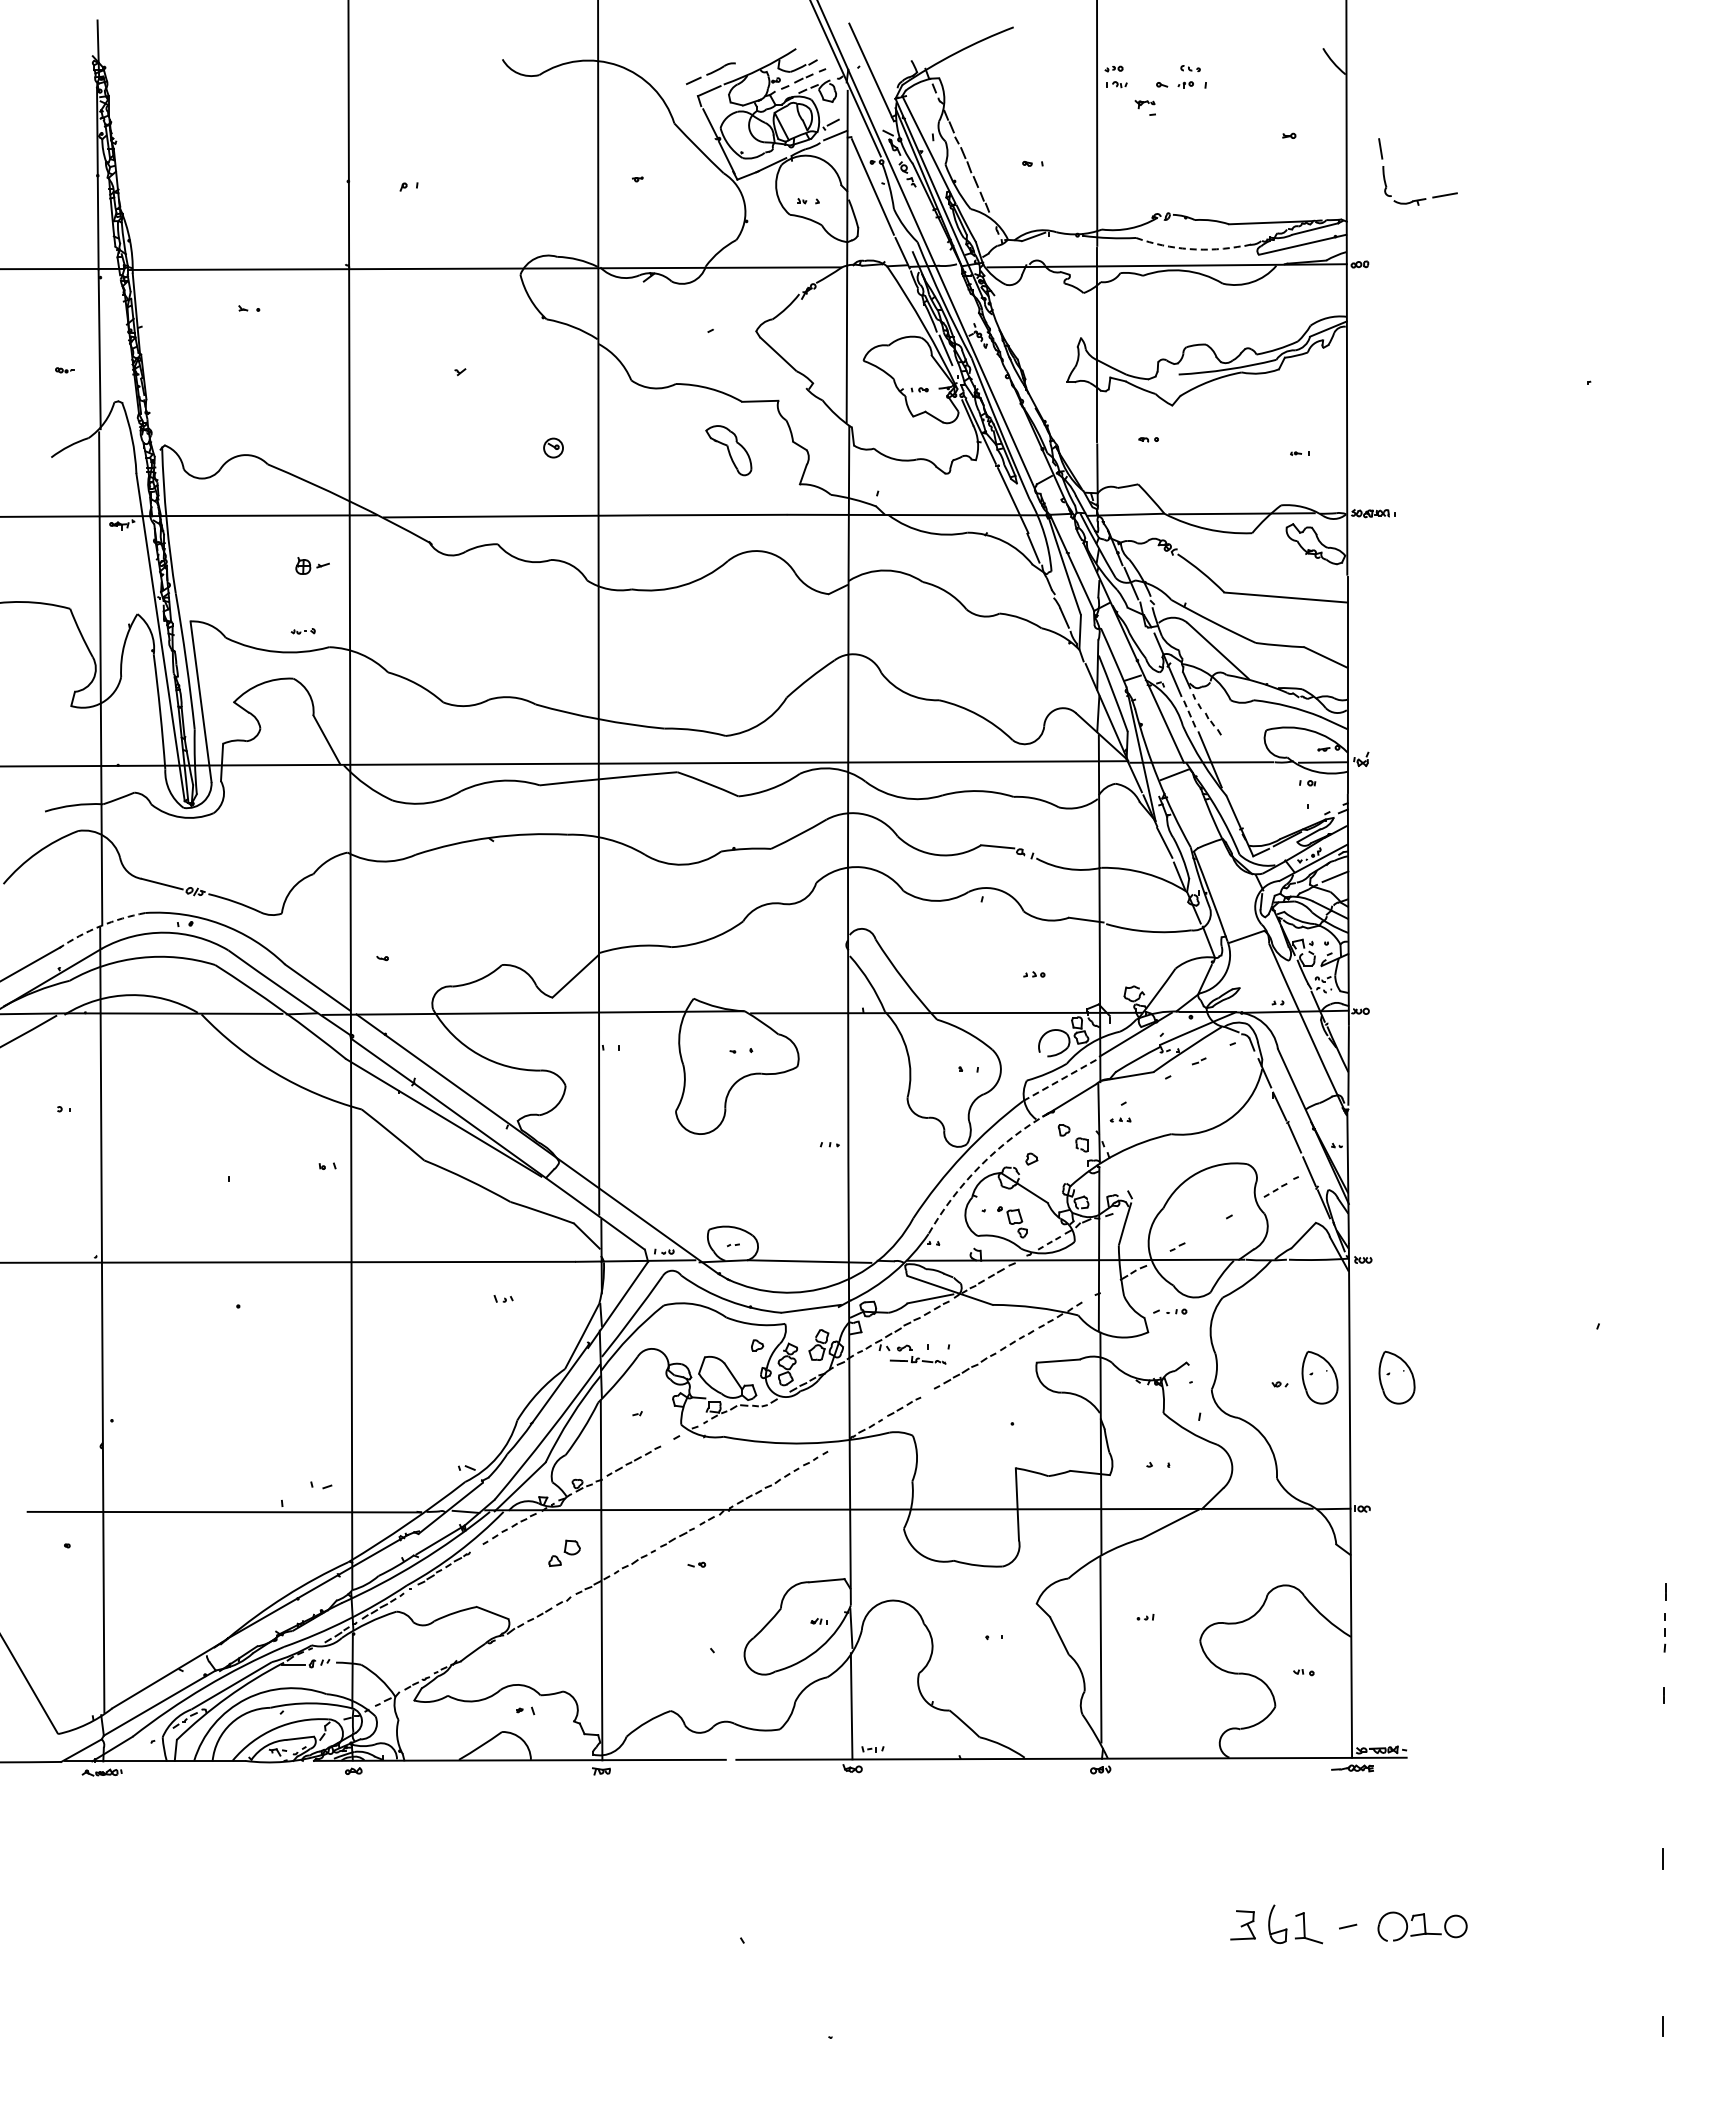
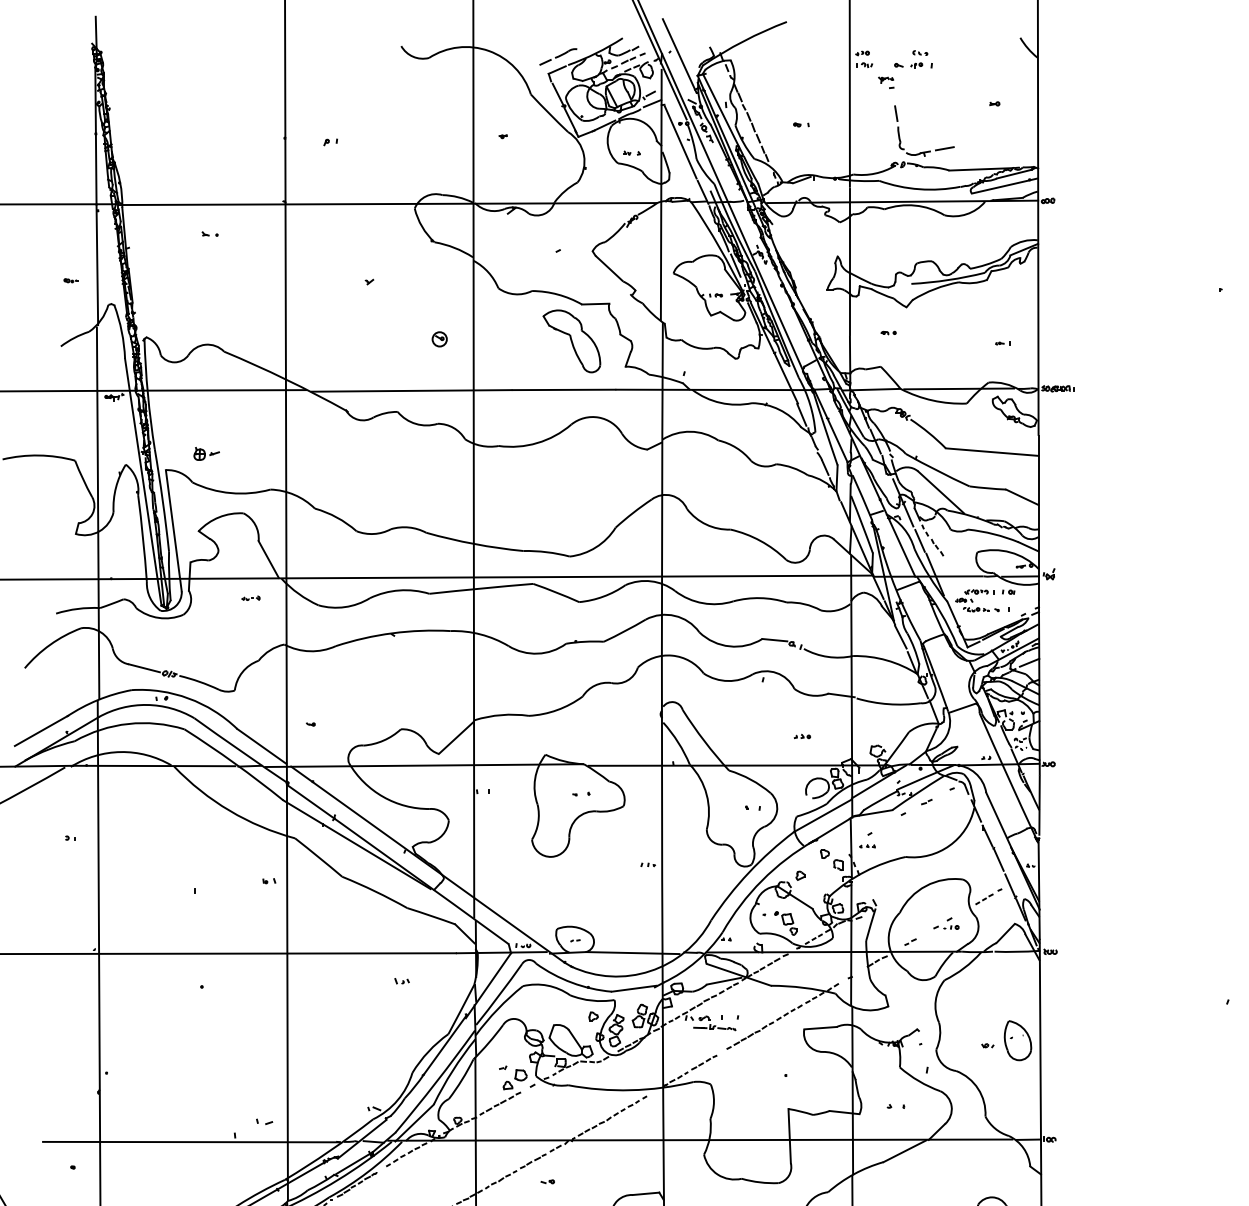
part: (1421, 198) -> (927, 151), moved
arc: (1189, 249) -> (919, 189), dashed -> solid
part: (728, 450) -> (571, 341), size x1.67
part: (312, 565) -> (206, 453), moved
part: (302, 631) -> (250, 598), moved
line: (1190, 715) -> (920, 541), dashed -> solid
part: (1260, 795) -> (973, 601), added
arc: (100, 926) -> (97, 700), dashed -> solid
line: (1061, 1079) -> (822, 815), dashed -> solid
arc: (980, 1165) -> (761, 880), dashed -> solid
part: (1170, 1311) -> (946, 927), moved
part: (1396, 1377) -> (1075, 1040), removed
part: (564, 1552) -> (515, 1079), moved

